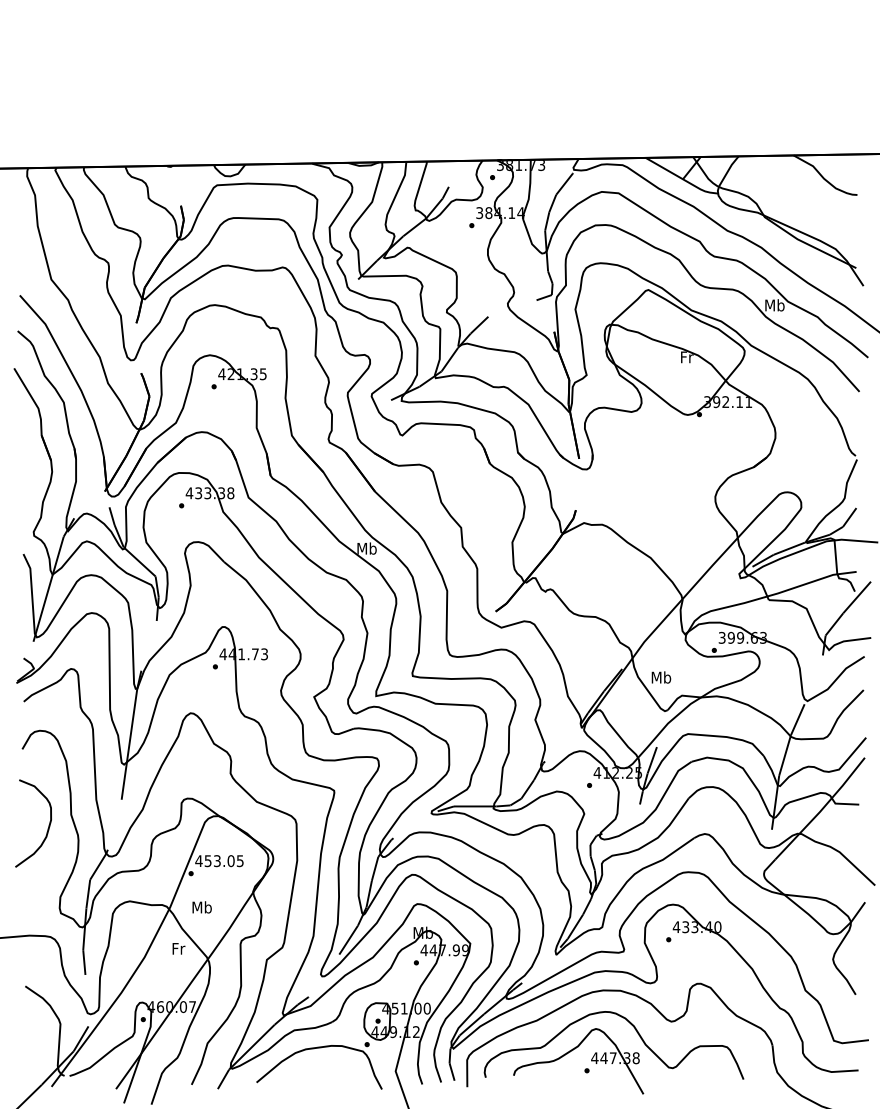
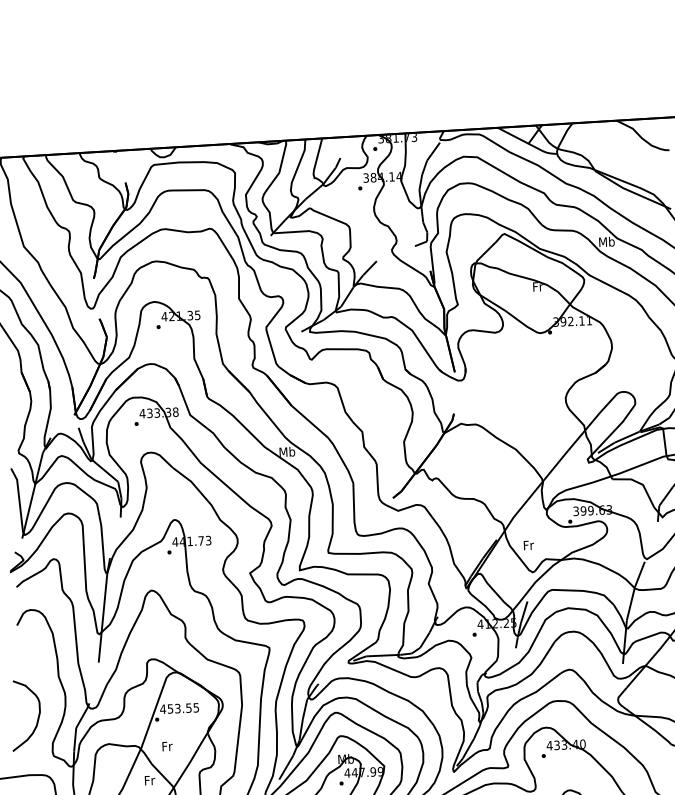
text: (661, 677) -> (528, 545), Mb -> Fr
curve: (47, 828) -> (37, 719), moved
text: (230, 861) -> (188, 708), 453.05 -> 453.55
text: (201, 907) -> (166, 746), Mb -> Fr

